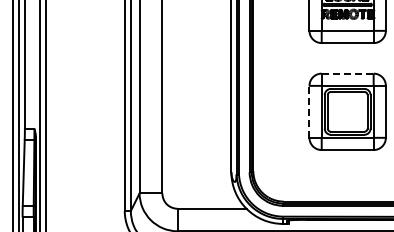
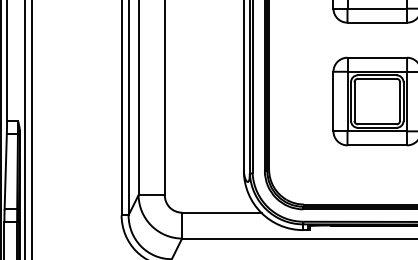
line: (347, 73) -> (377, 57), dashed -> solid
line: (309, 111) -> (333, 101), dashed -> solid

